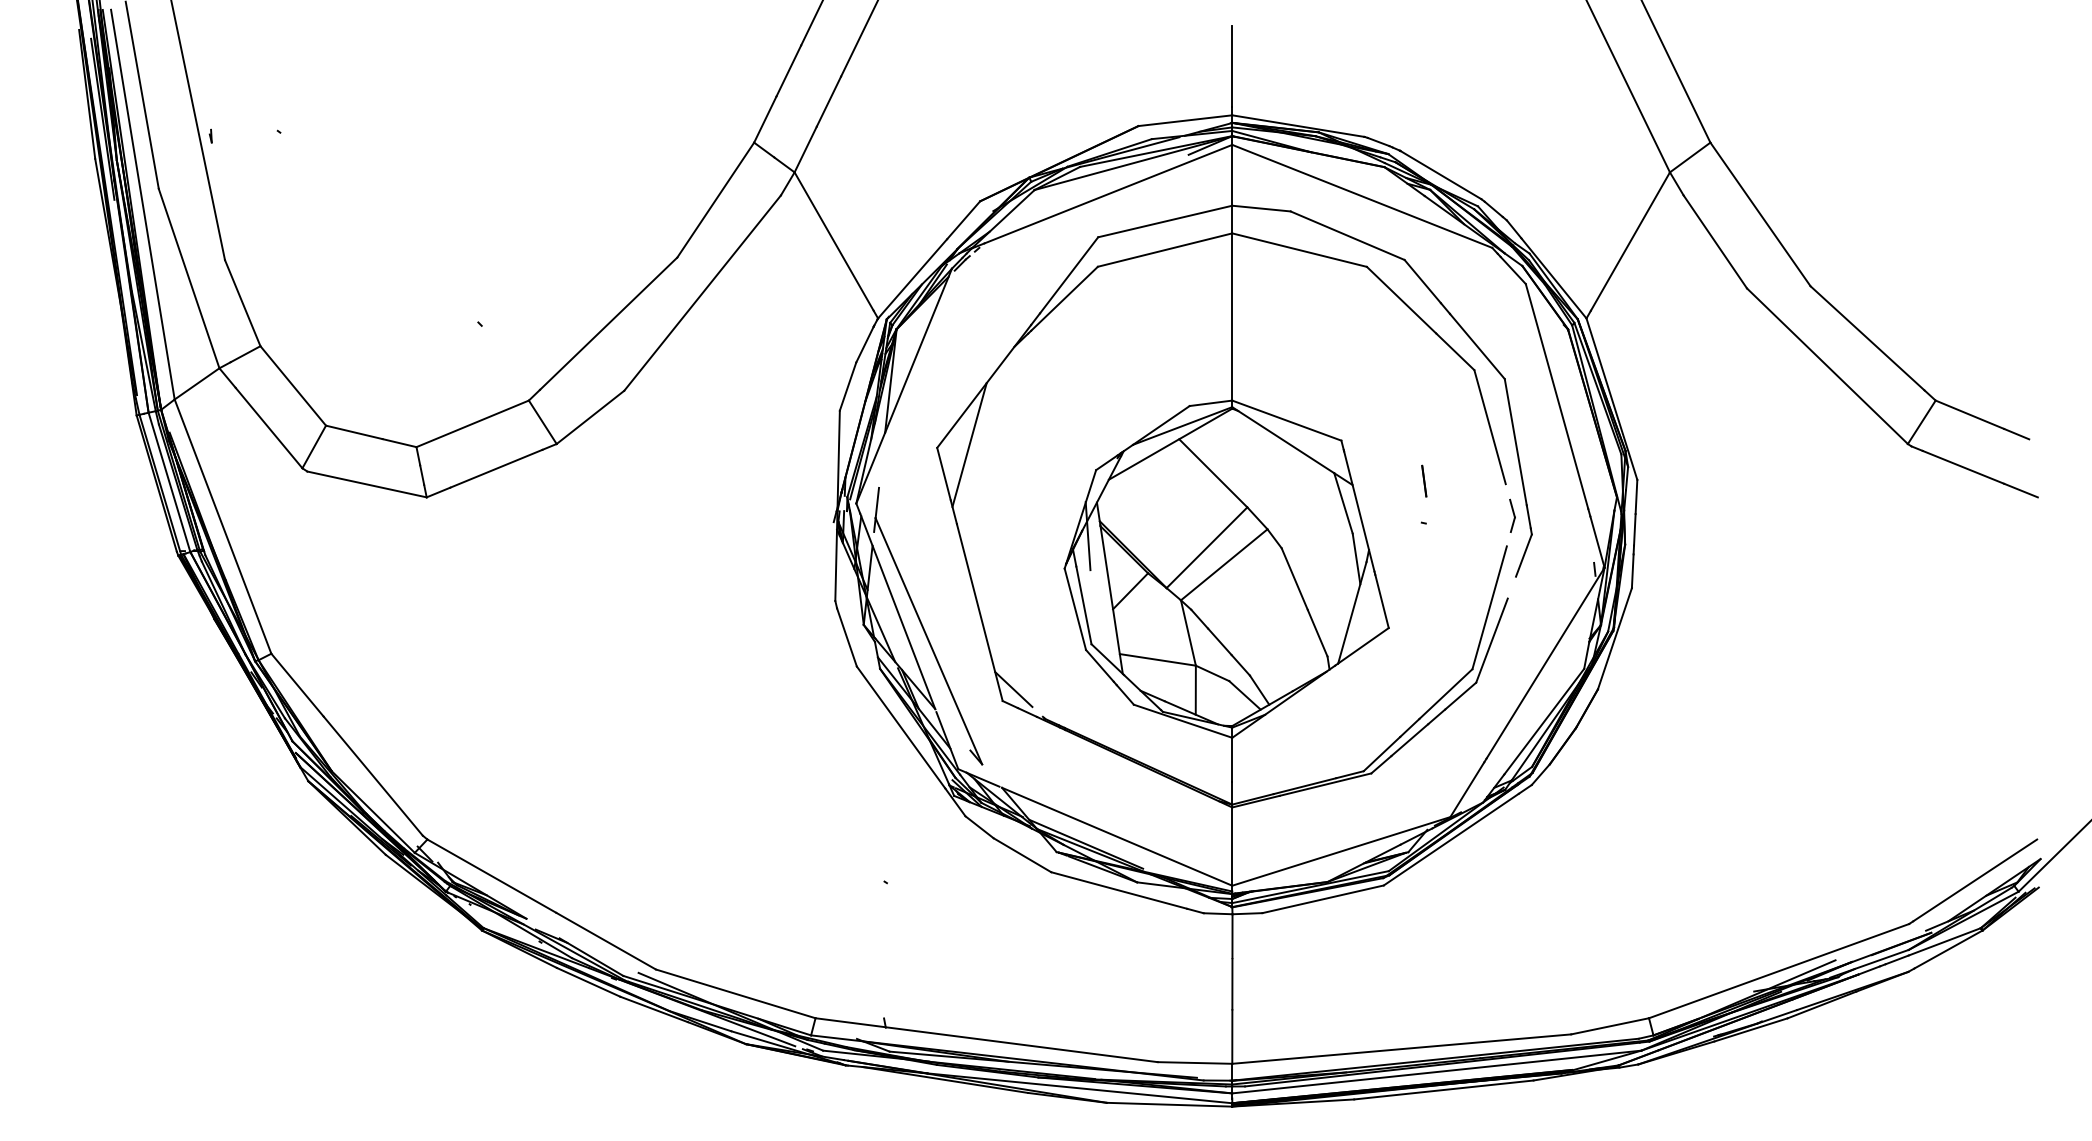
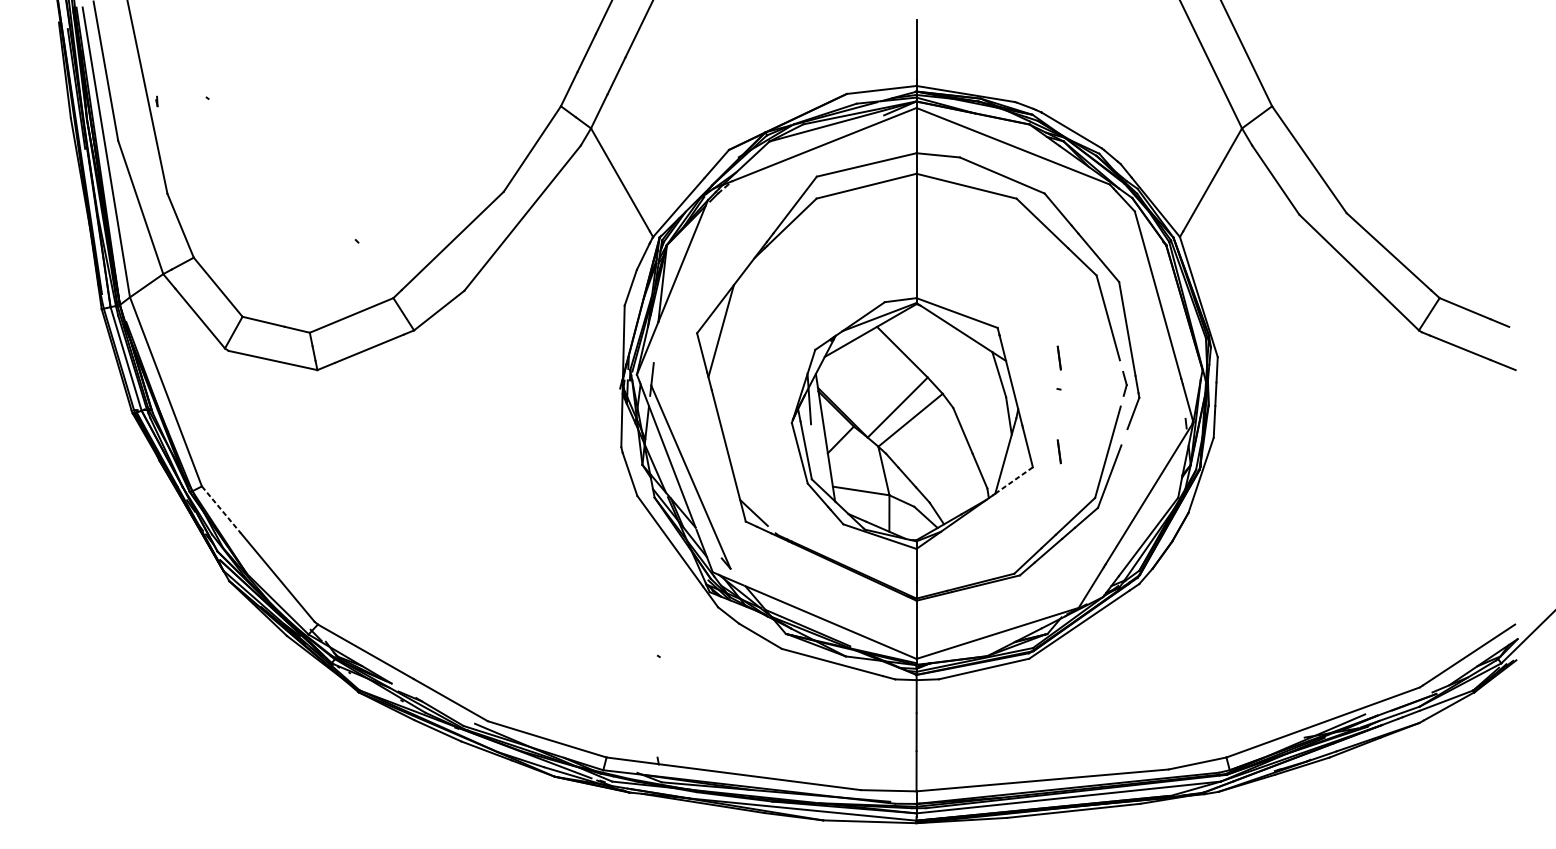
line: (1424, 606) -> (1059, 451), added
line: (1363, 645) -> (1014, 480), solid -> dashed
line: (297, 685) -> (221, 510), solid -> dashed

